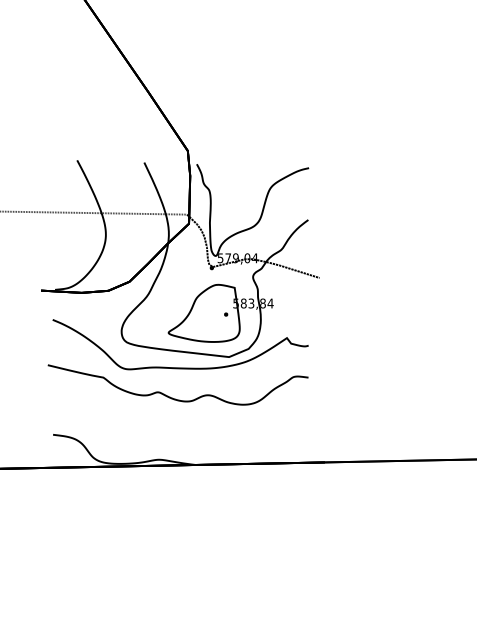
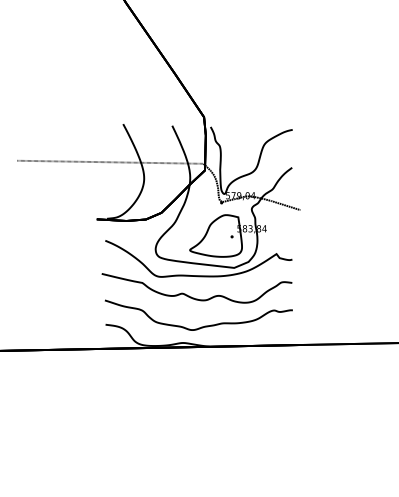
curve: (184, 437) -> (201, 326), added

